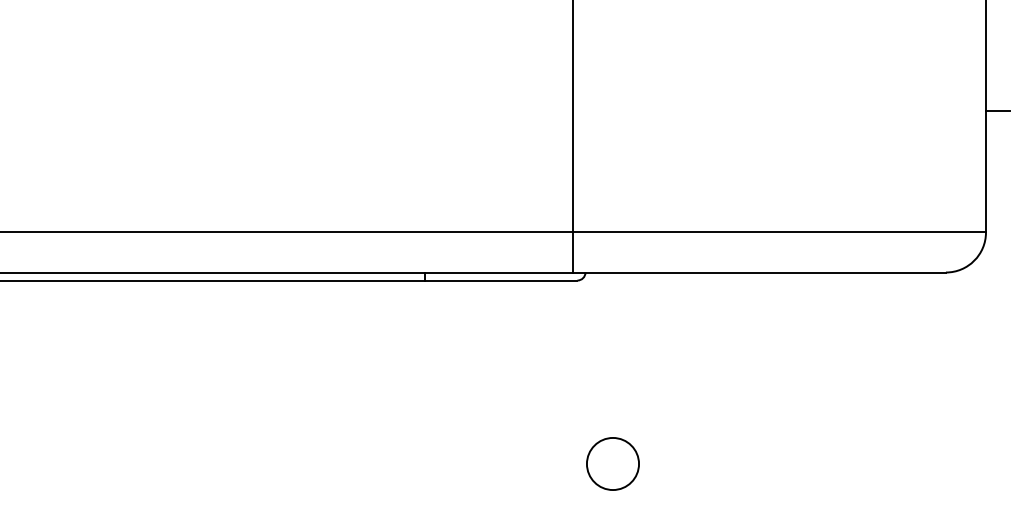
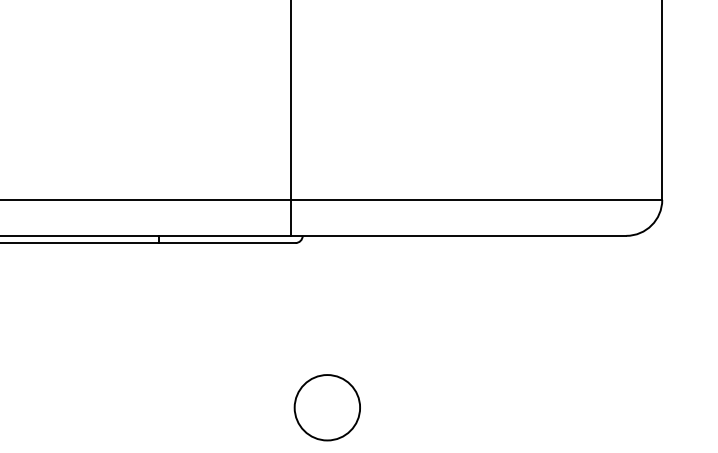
line: (997, 110) -> (672, 90), removed
circle: (612, 463) -> (326, 407), size x1.4

